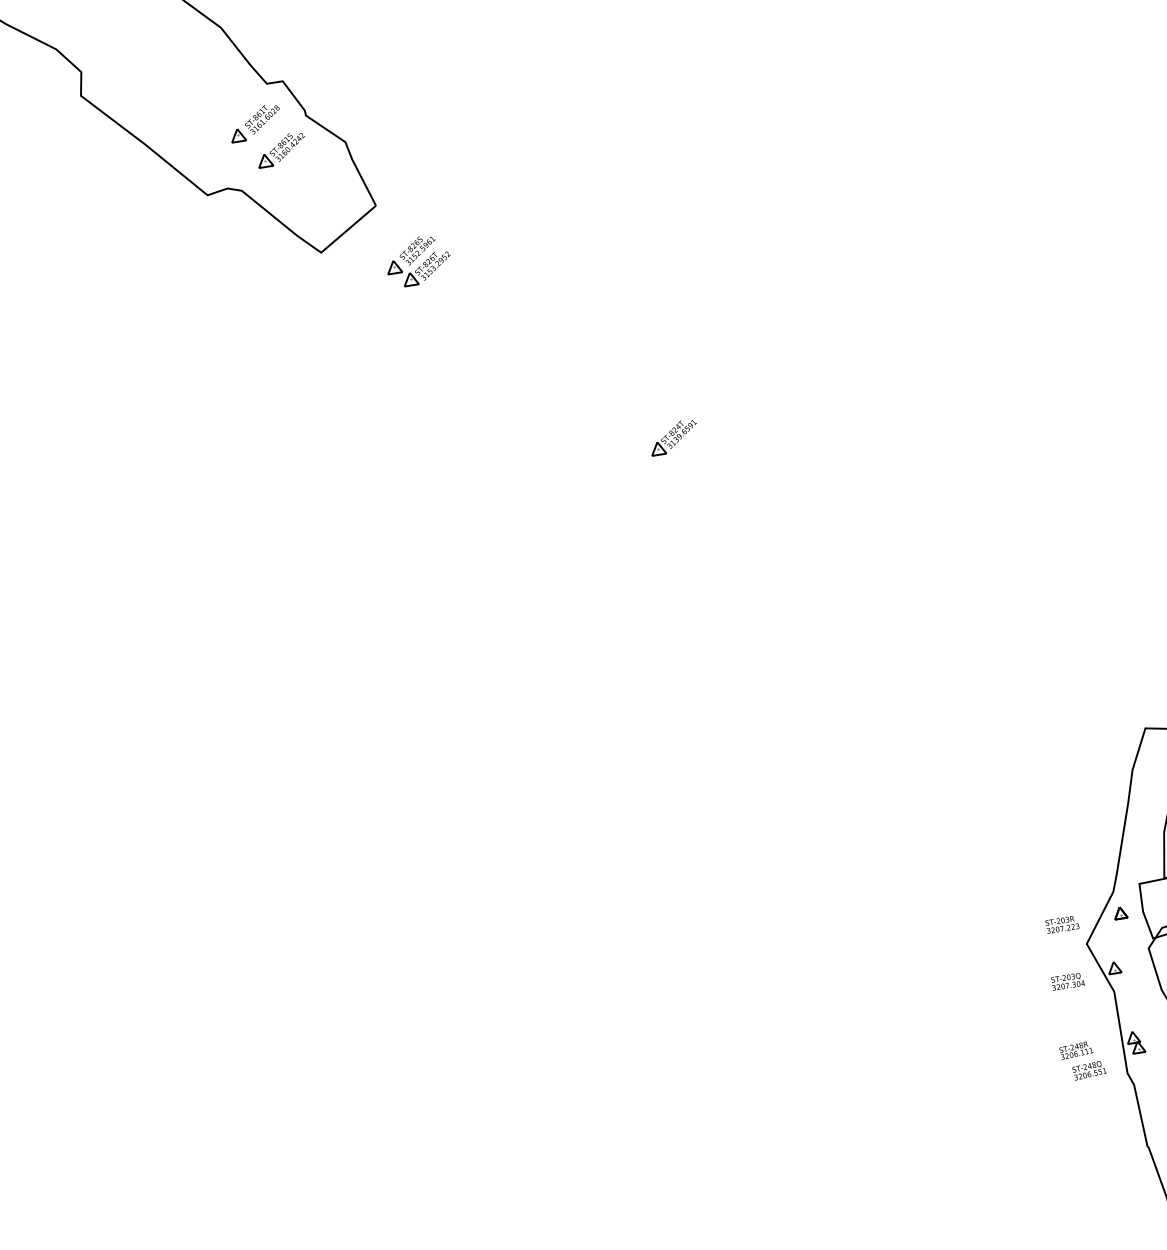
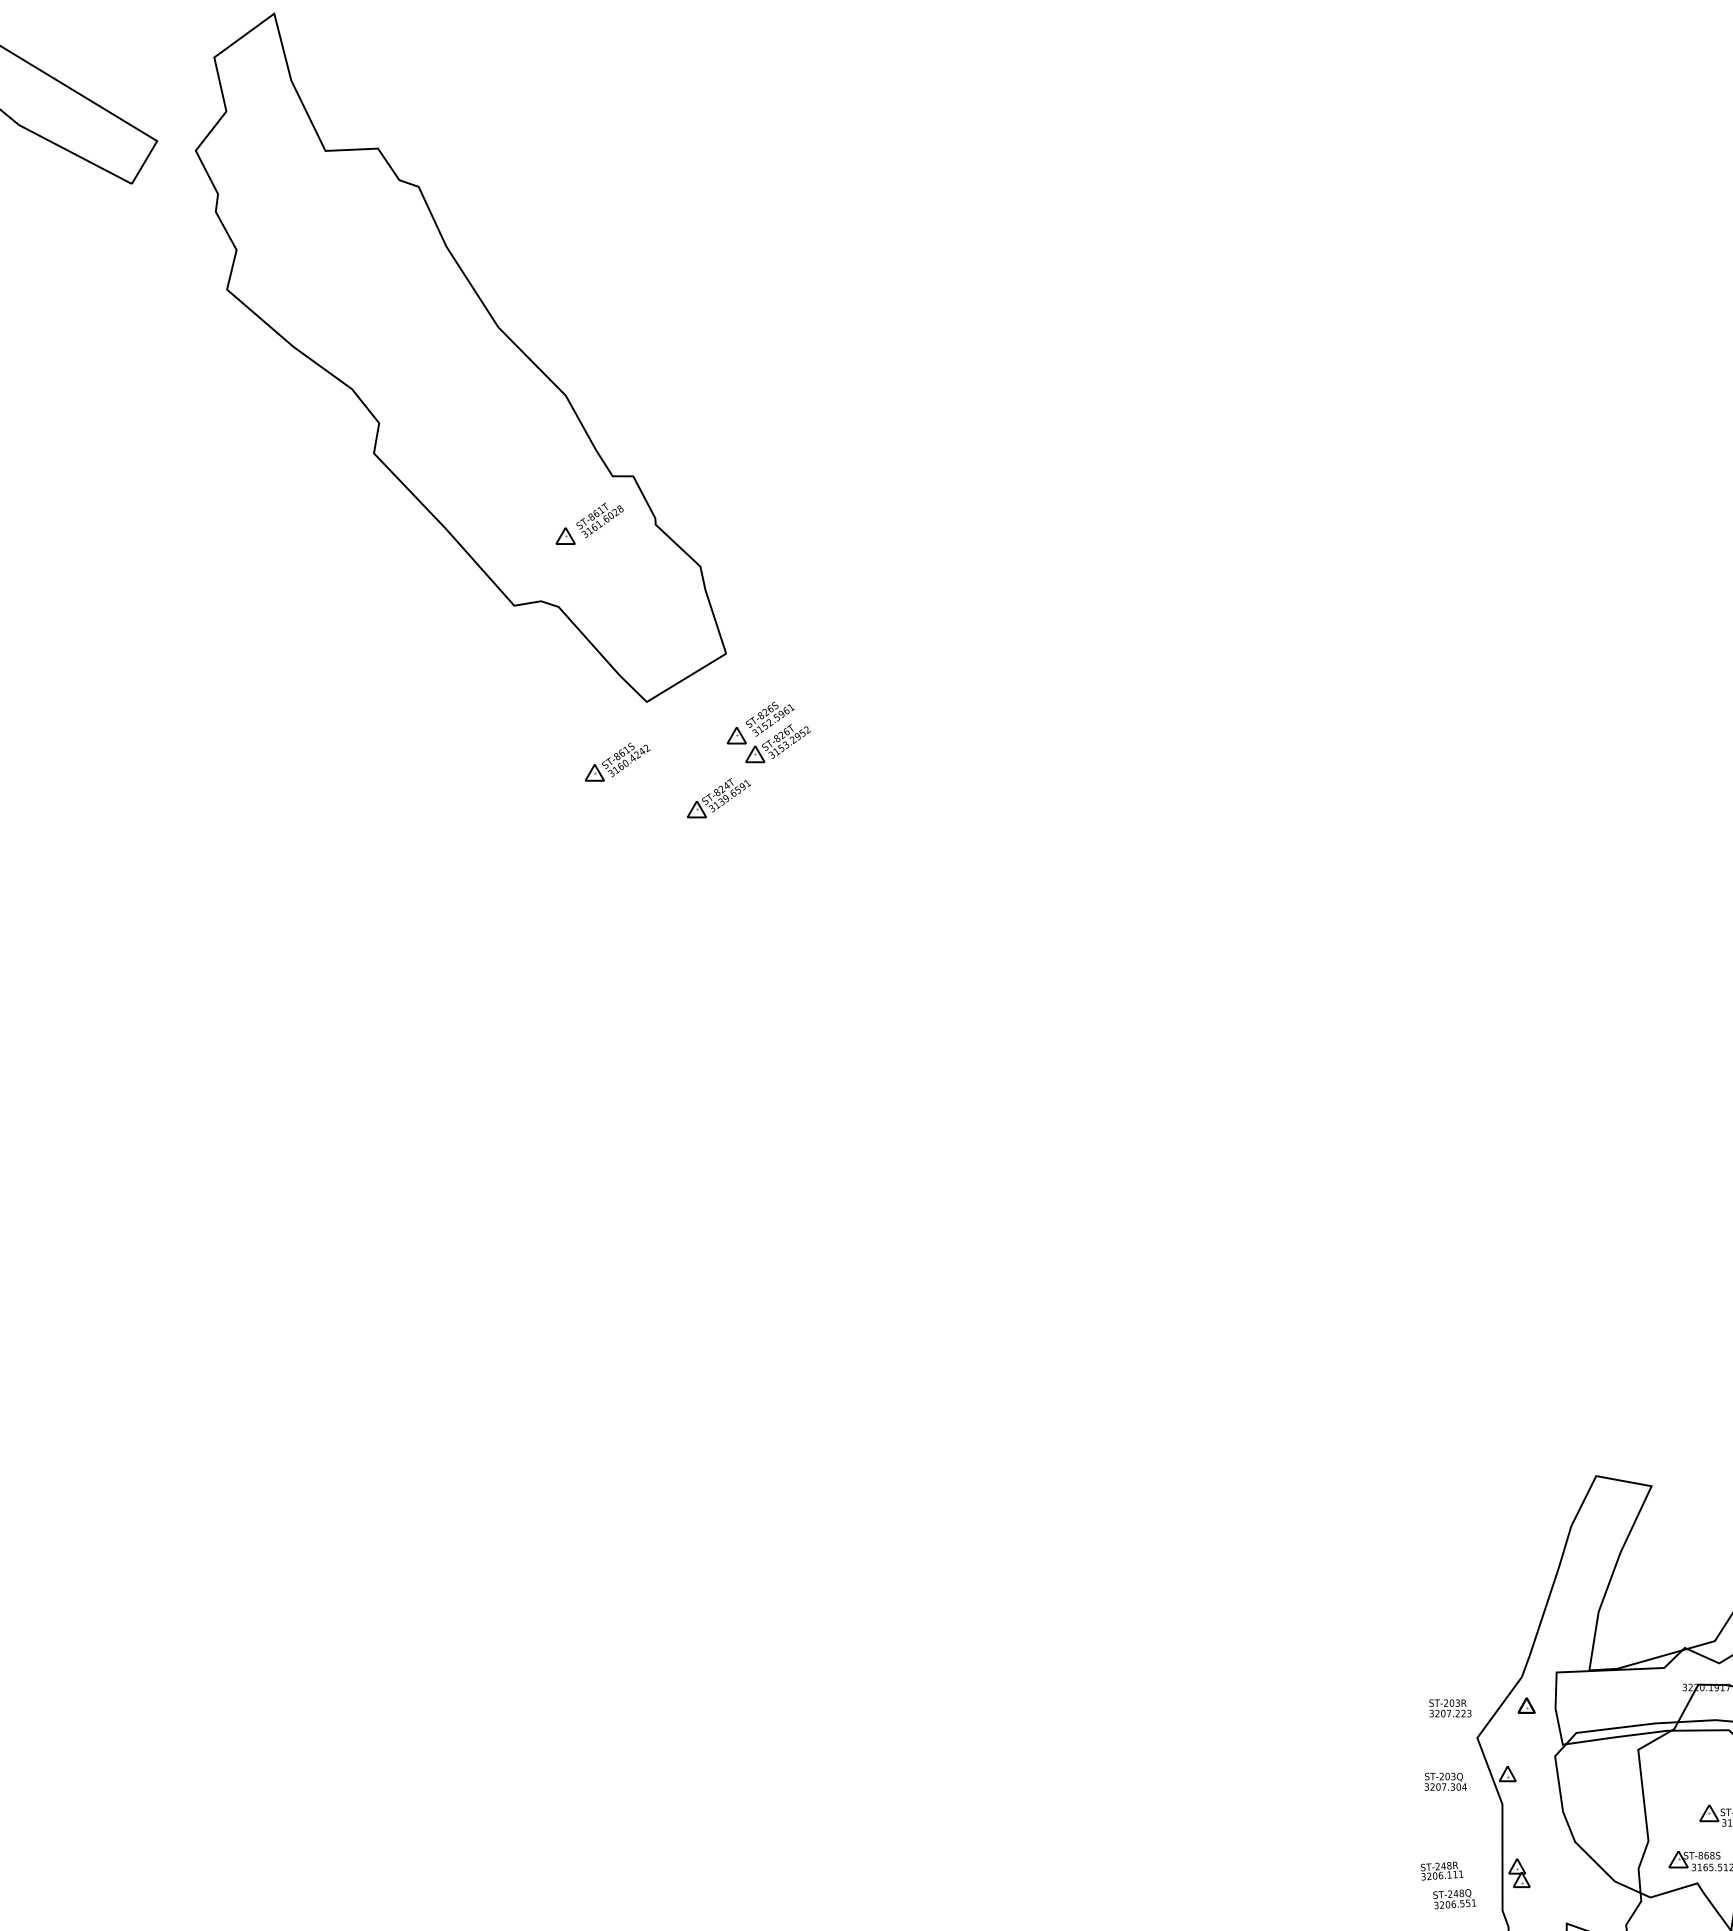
part: (281, 149) -> (617, 761), moved
part: (673, 437) -> (718, 798), moved

